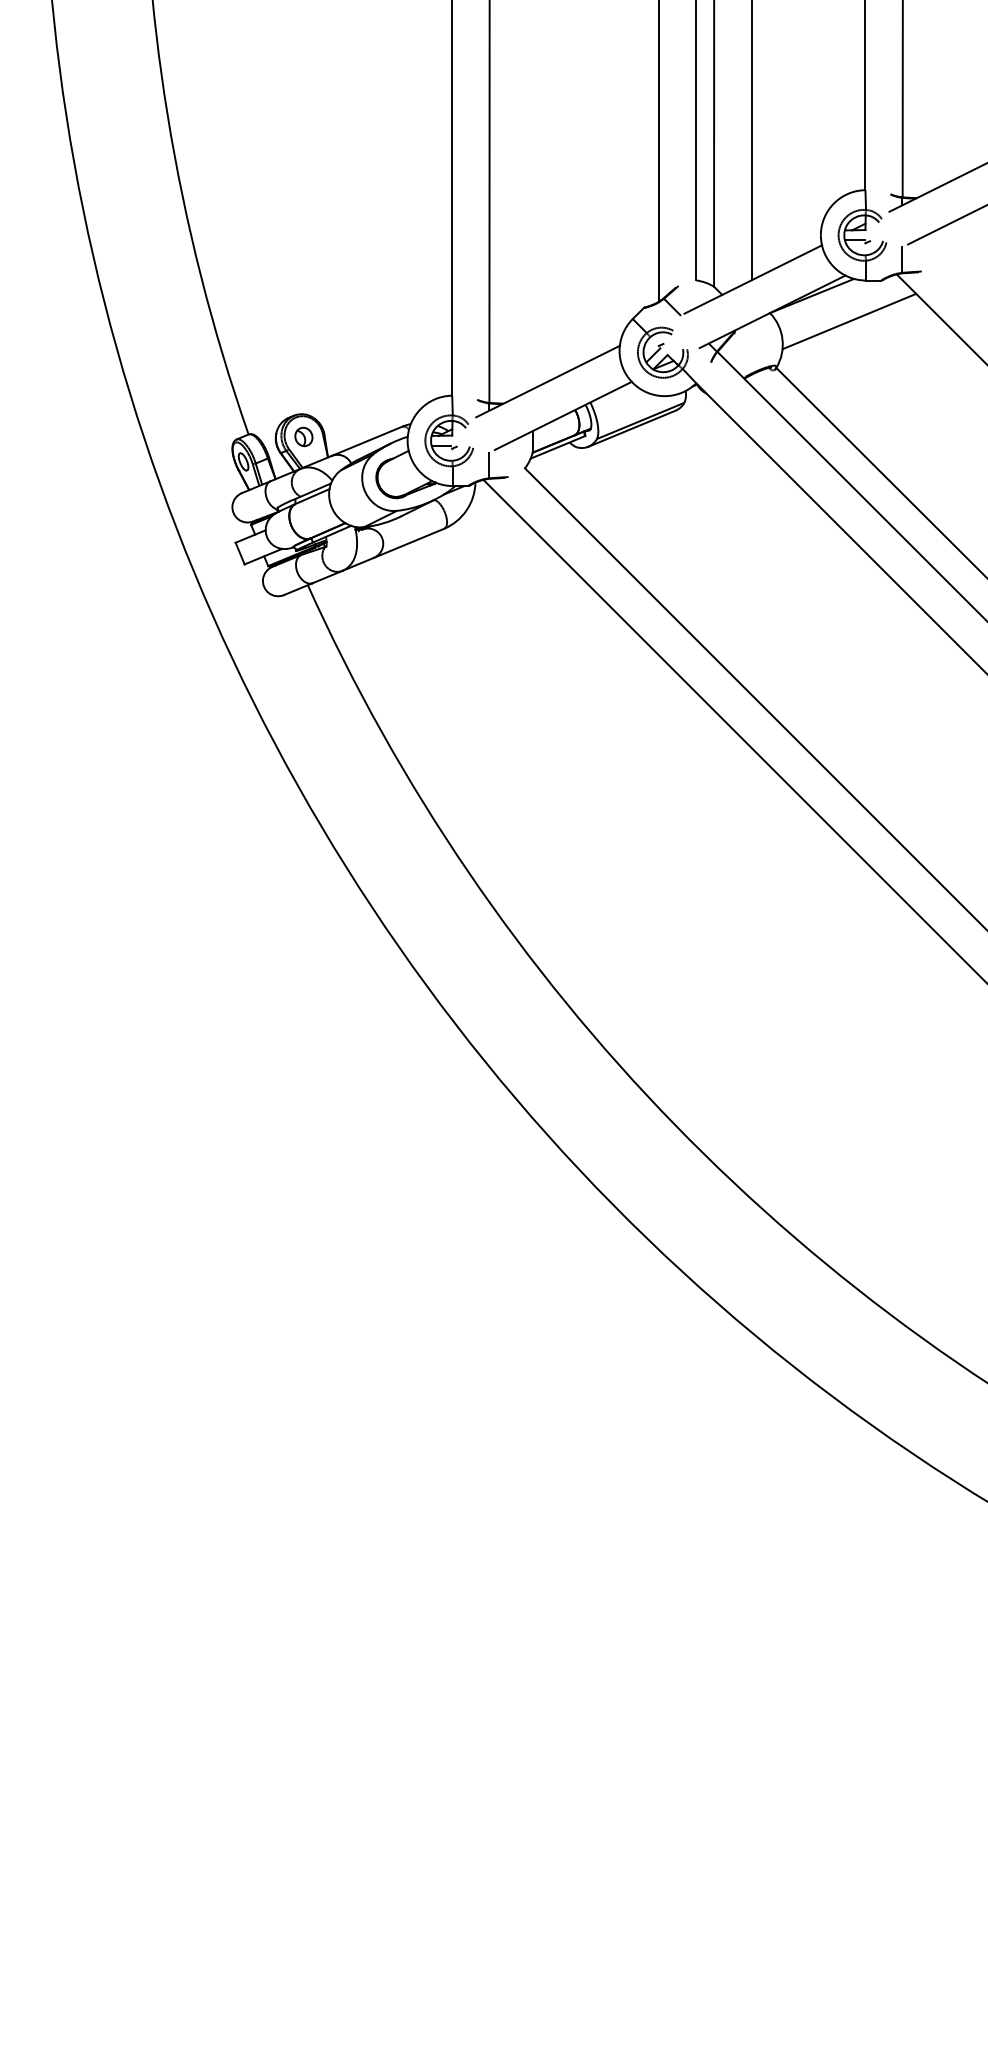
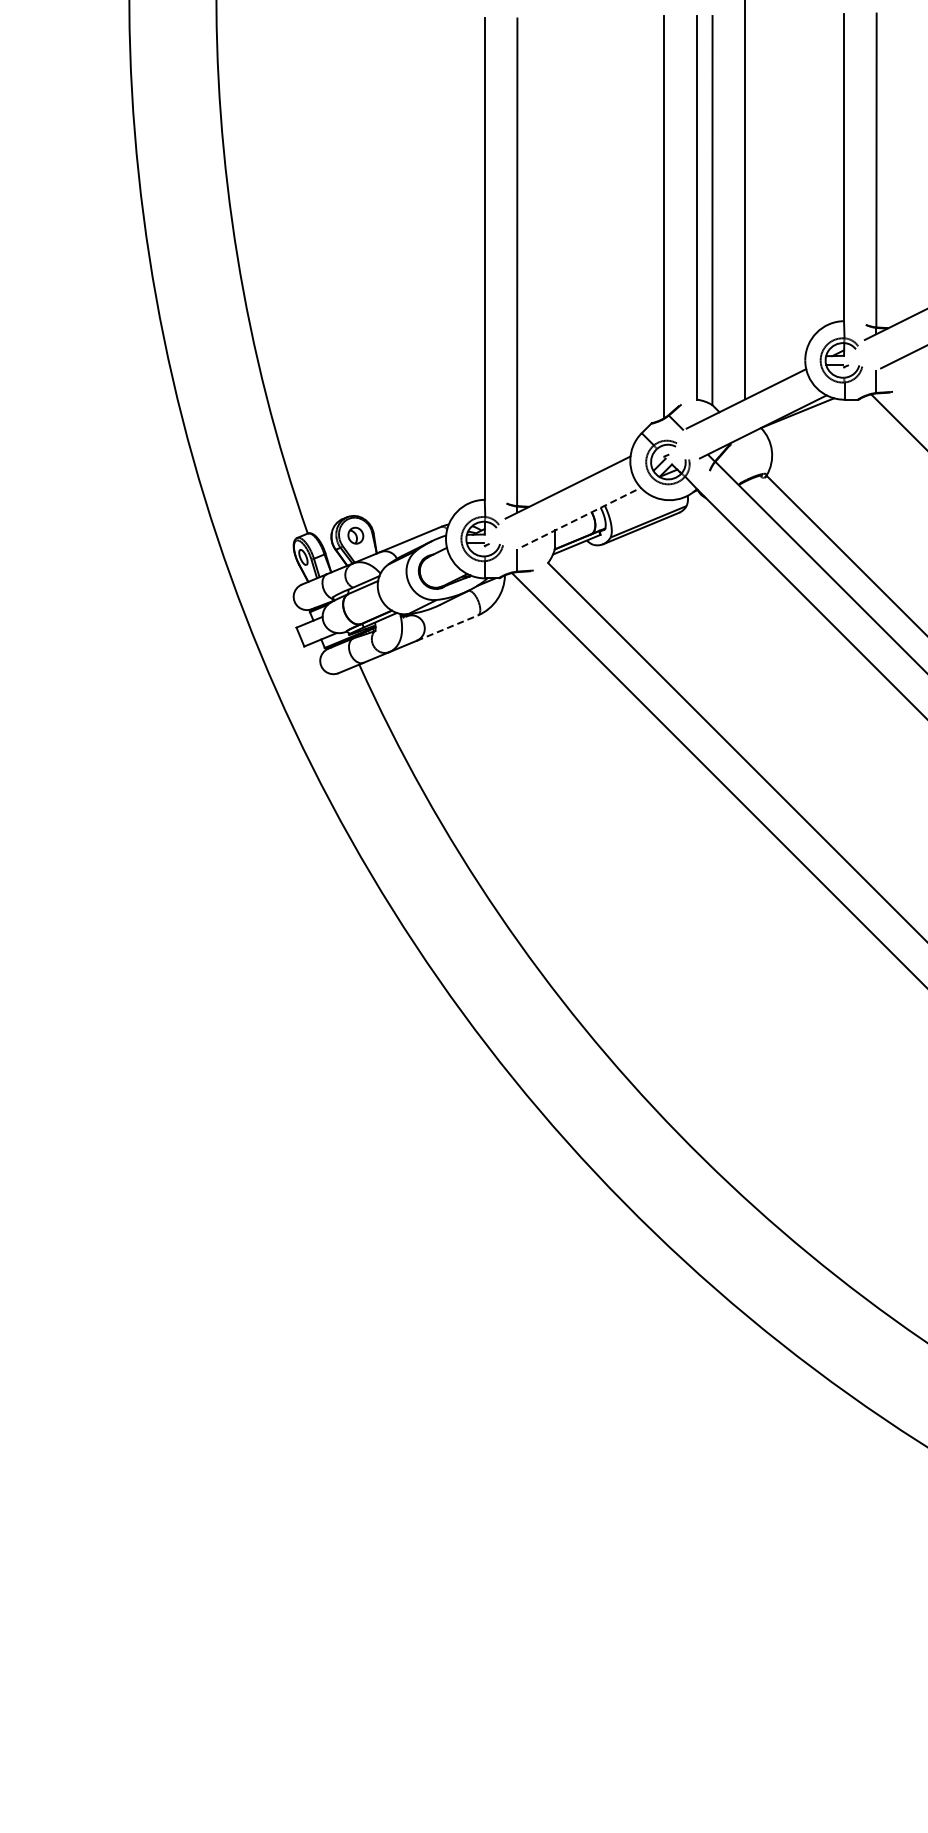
line: (849, 321) -> (830, 435), removed
line: (563, 416) -> (581, 517), solid -> dashed
line: (409, 542) -> (447, 627), solid -> dashed

